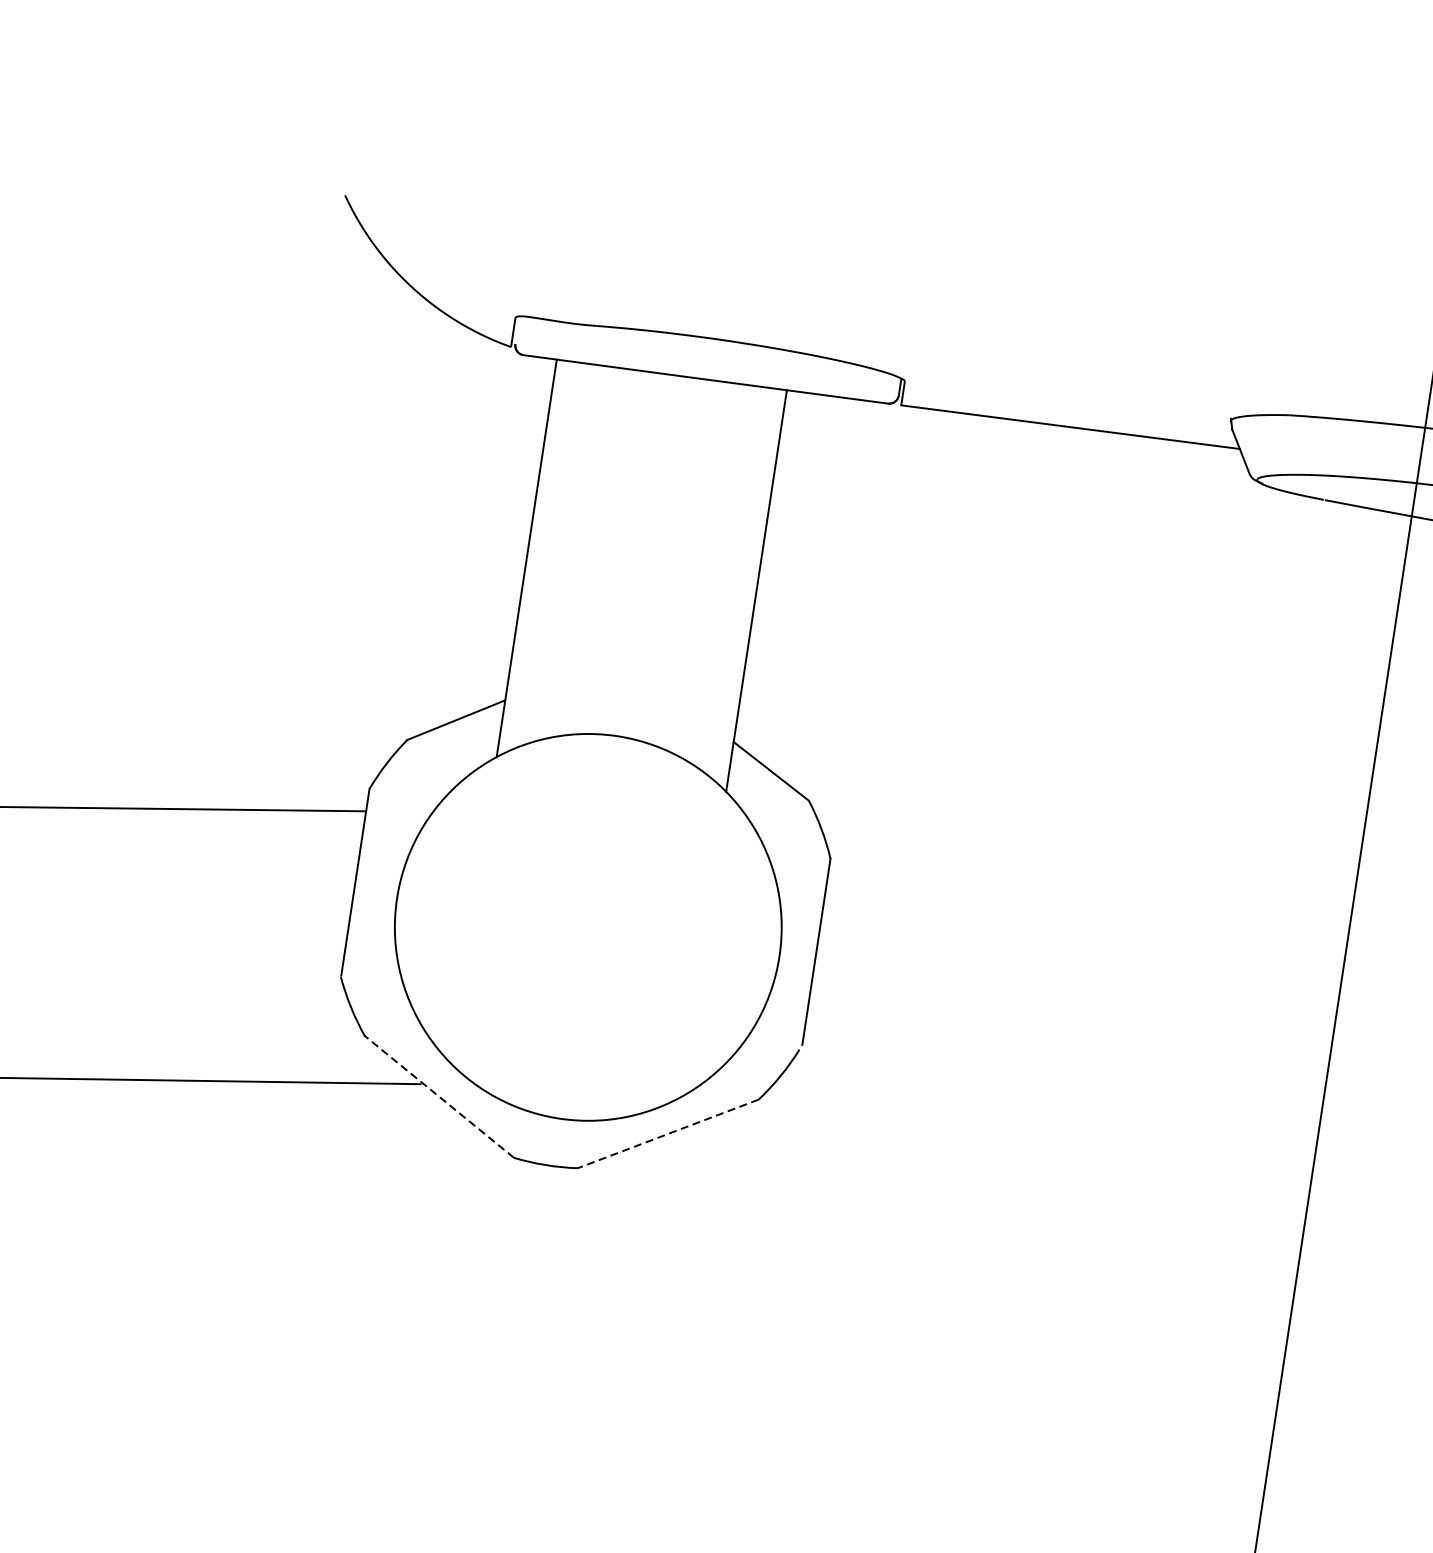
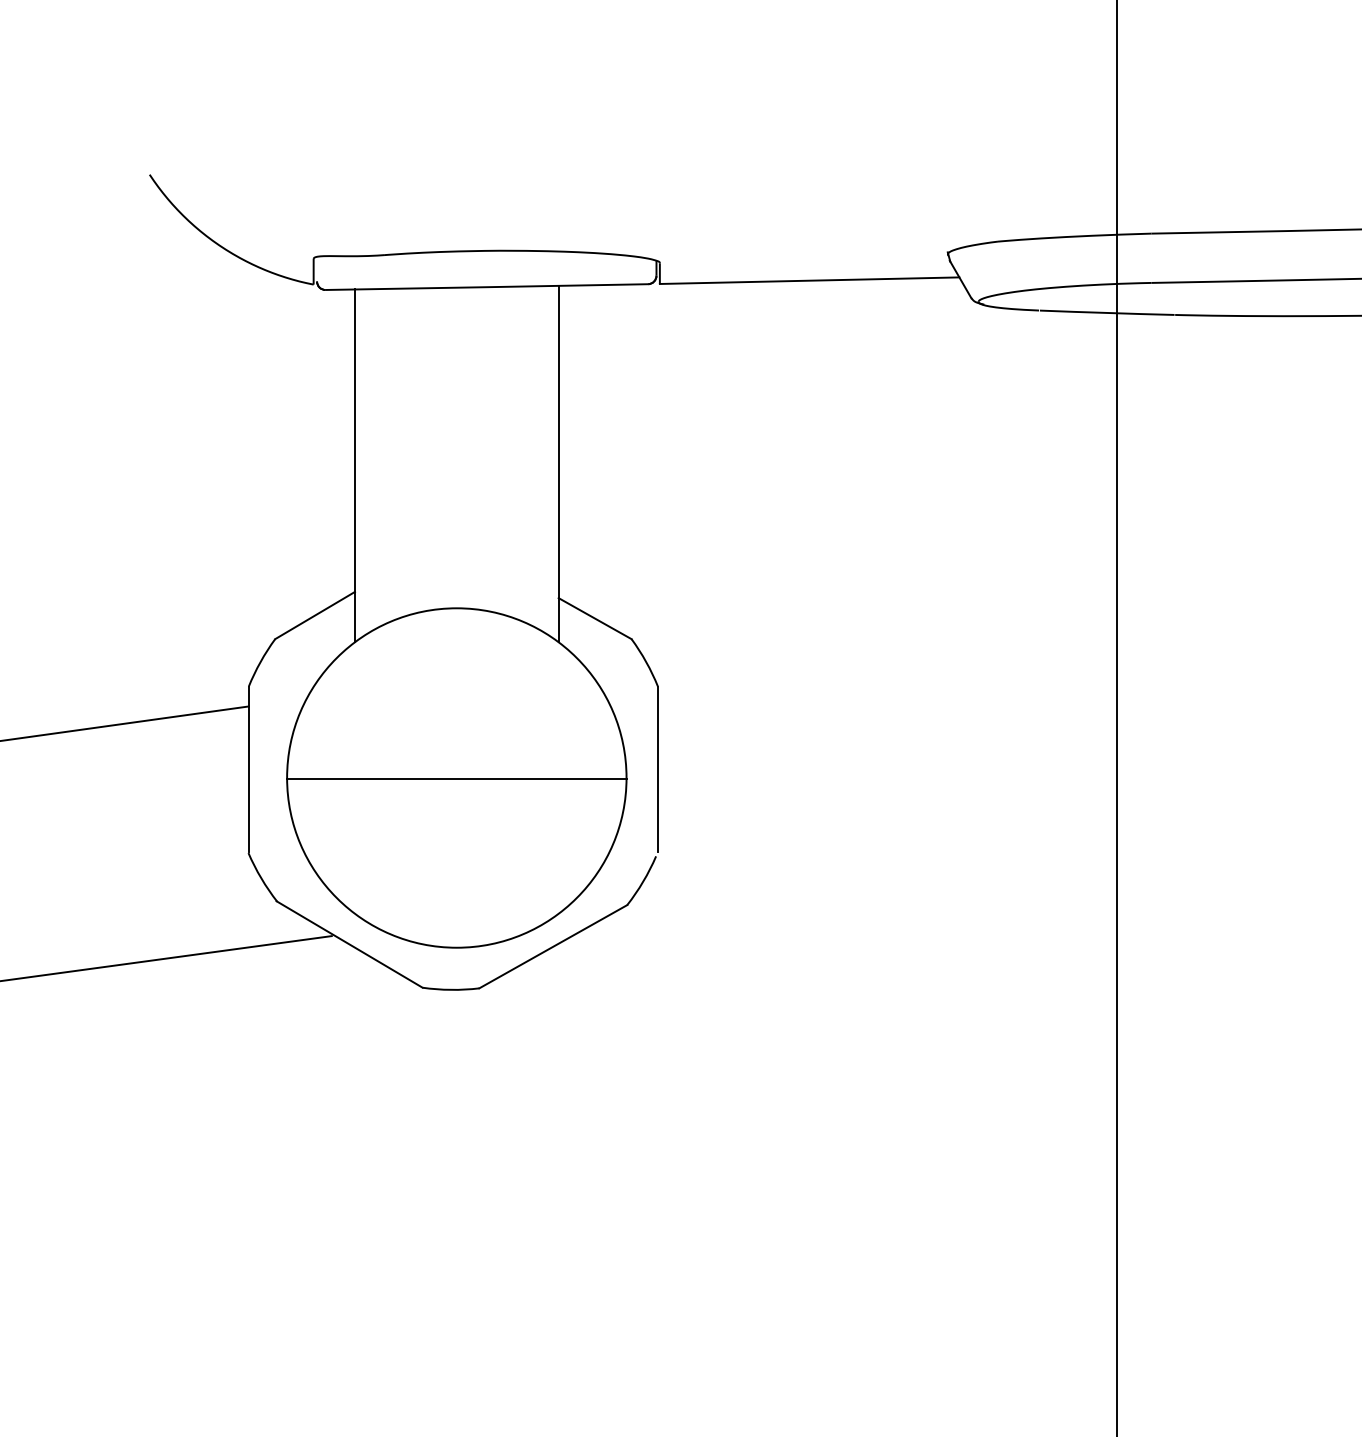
line: (587, 929) -> (456, 779), added
line: (439, 1096) -> (349, 944), dashed -> solid
line: (668, 1133) -> (553, 946), dashed -> solid

